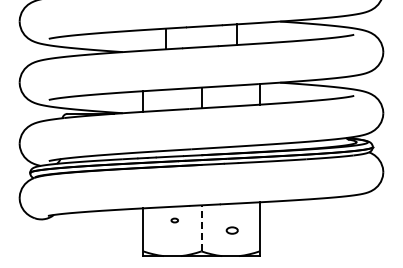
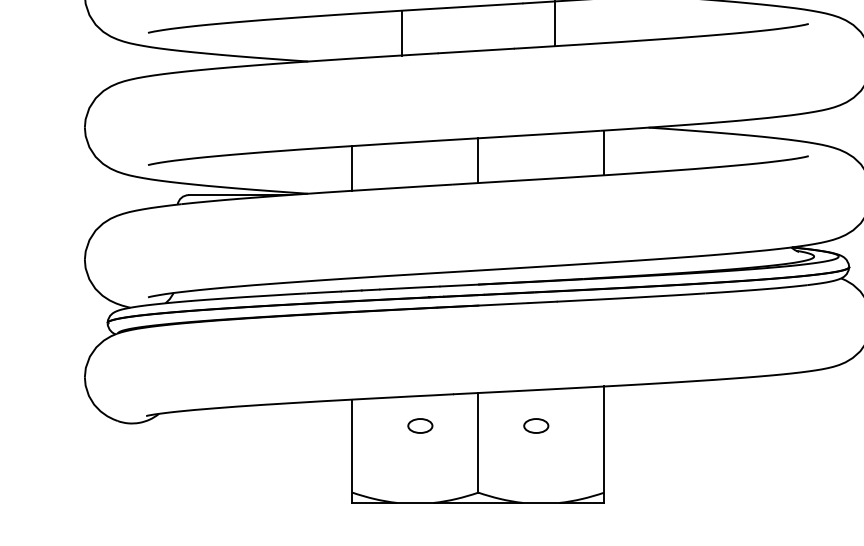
part: (174, 220) -> (419, 425), size x1.67
line: (201, 227) -> (478, 440), dashed -> solid
part: (231, 230) -> (534, 425), moved

